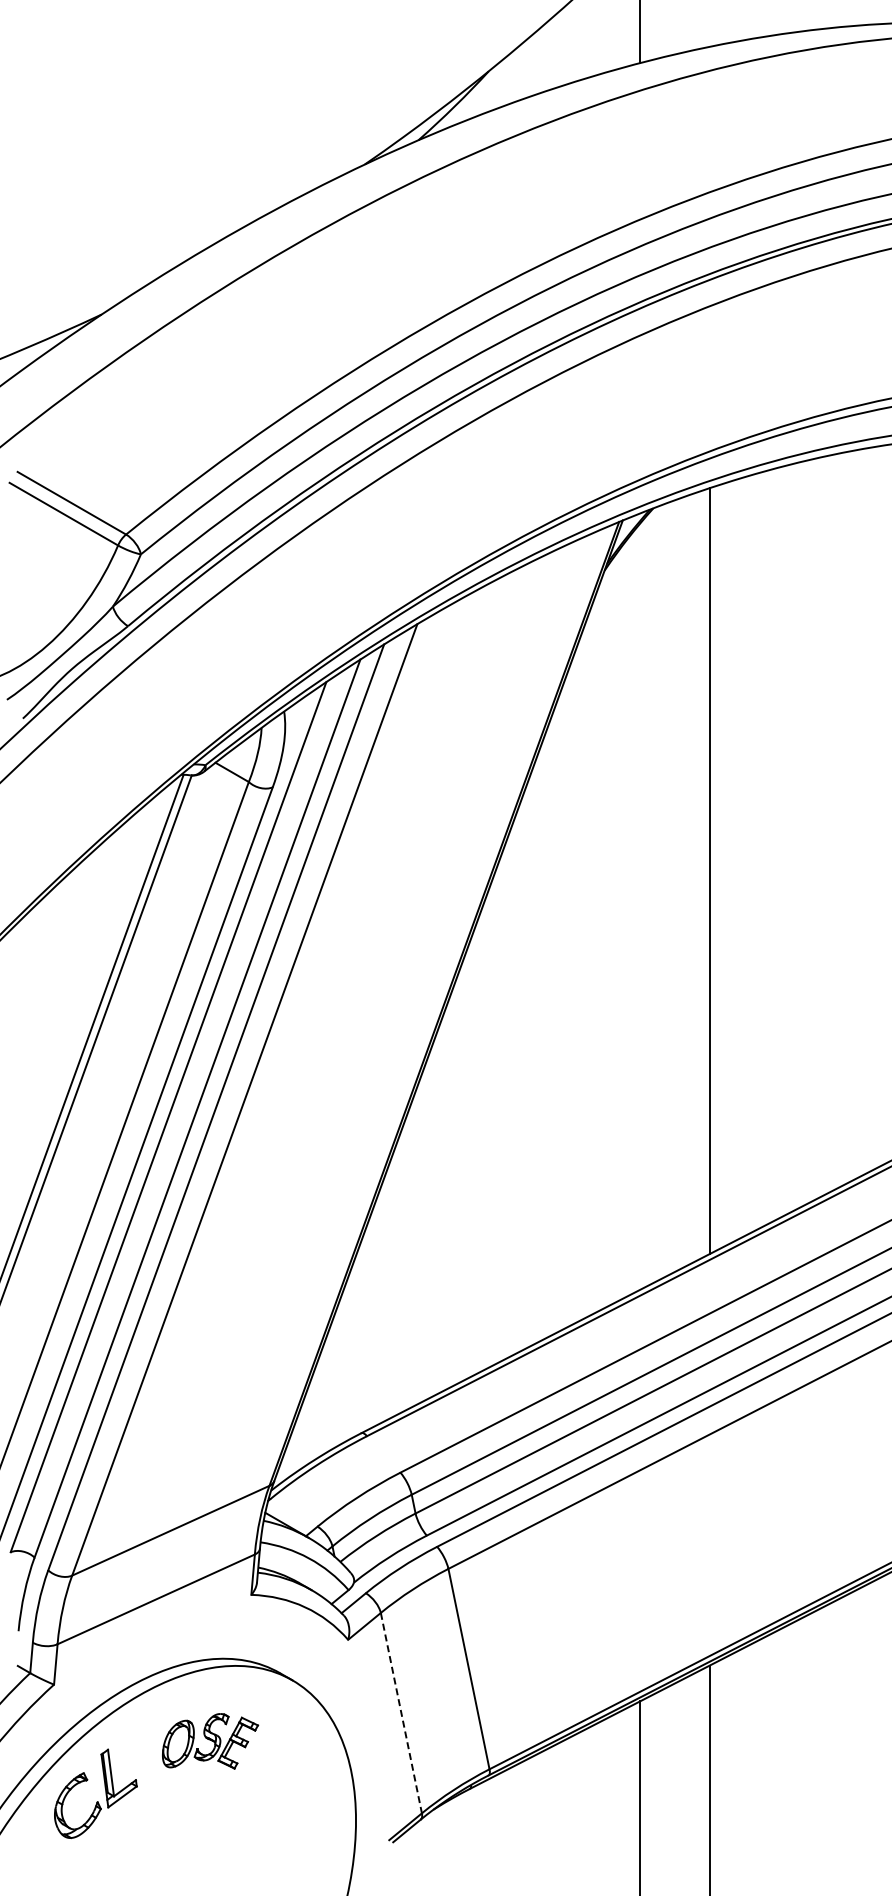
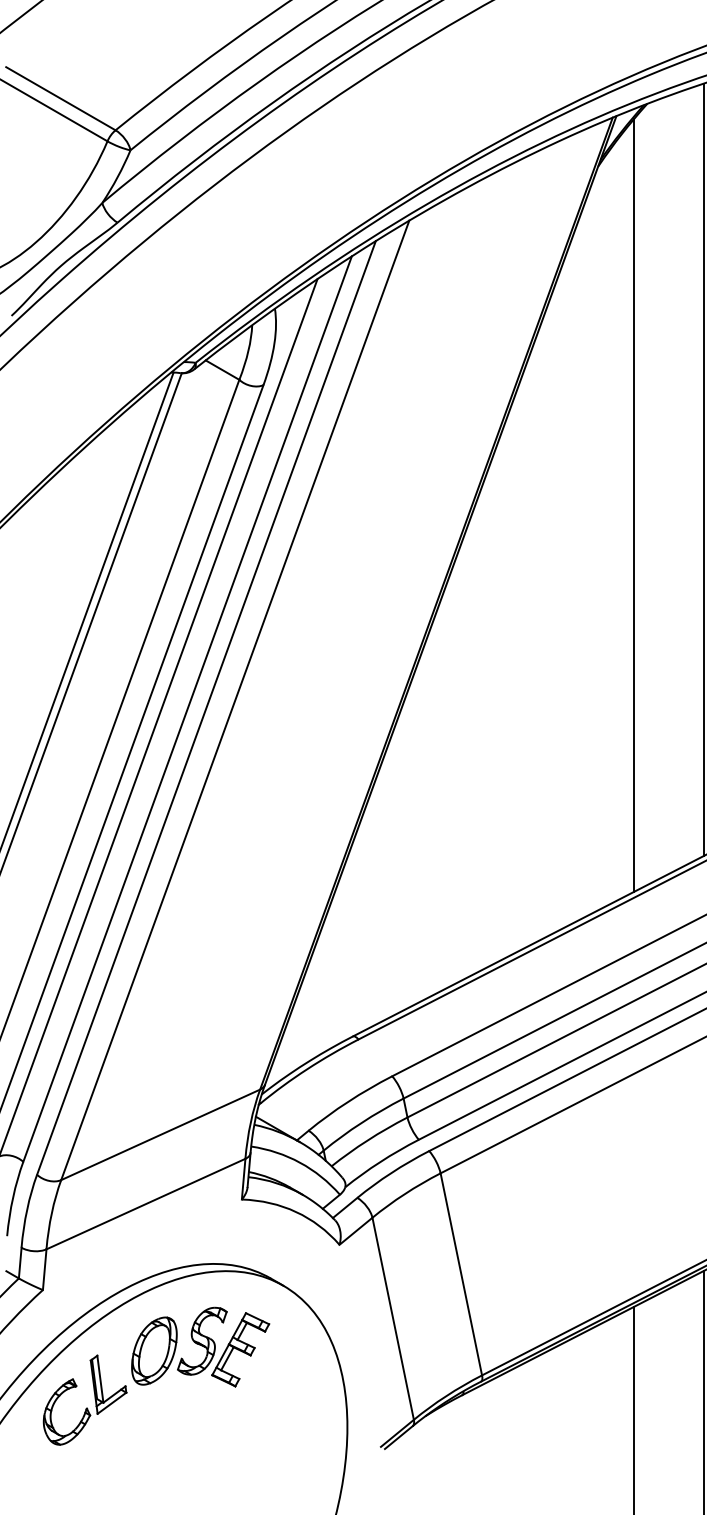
line: (640, 906) -> (634, 505), added
line: (401, 1713) -> (393, 1319), dashed -> solid
part: (210, 1741) -> (200, 1347), size x1.43

